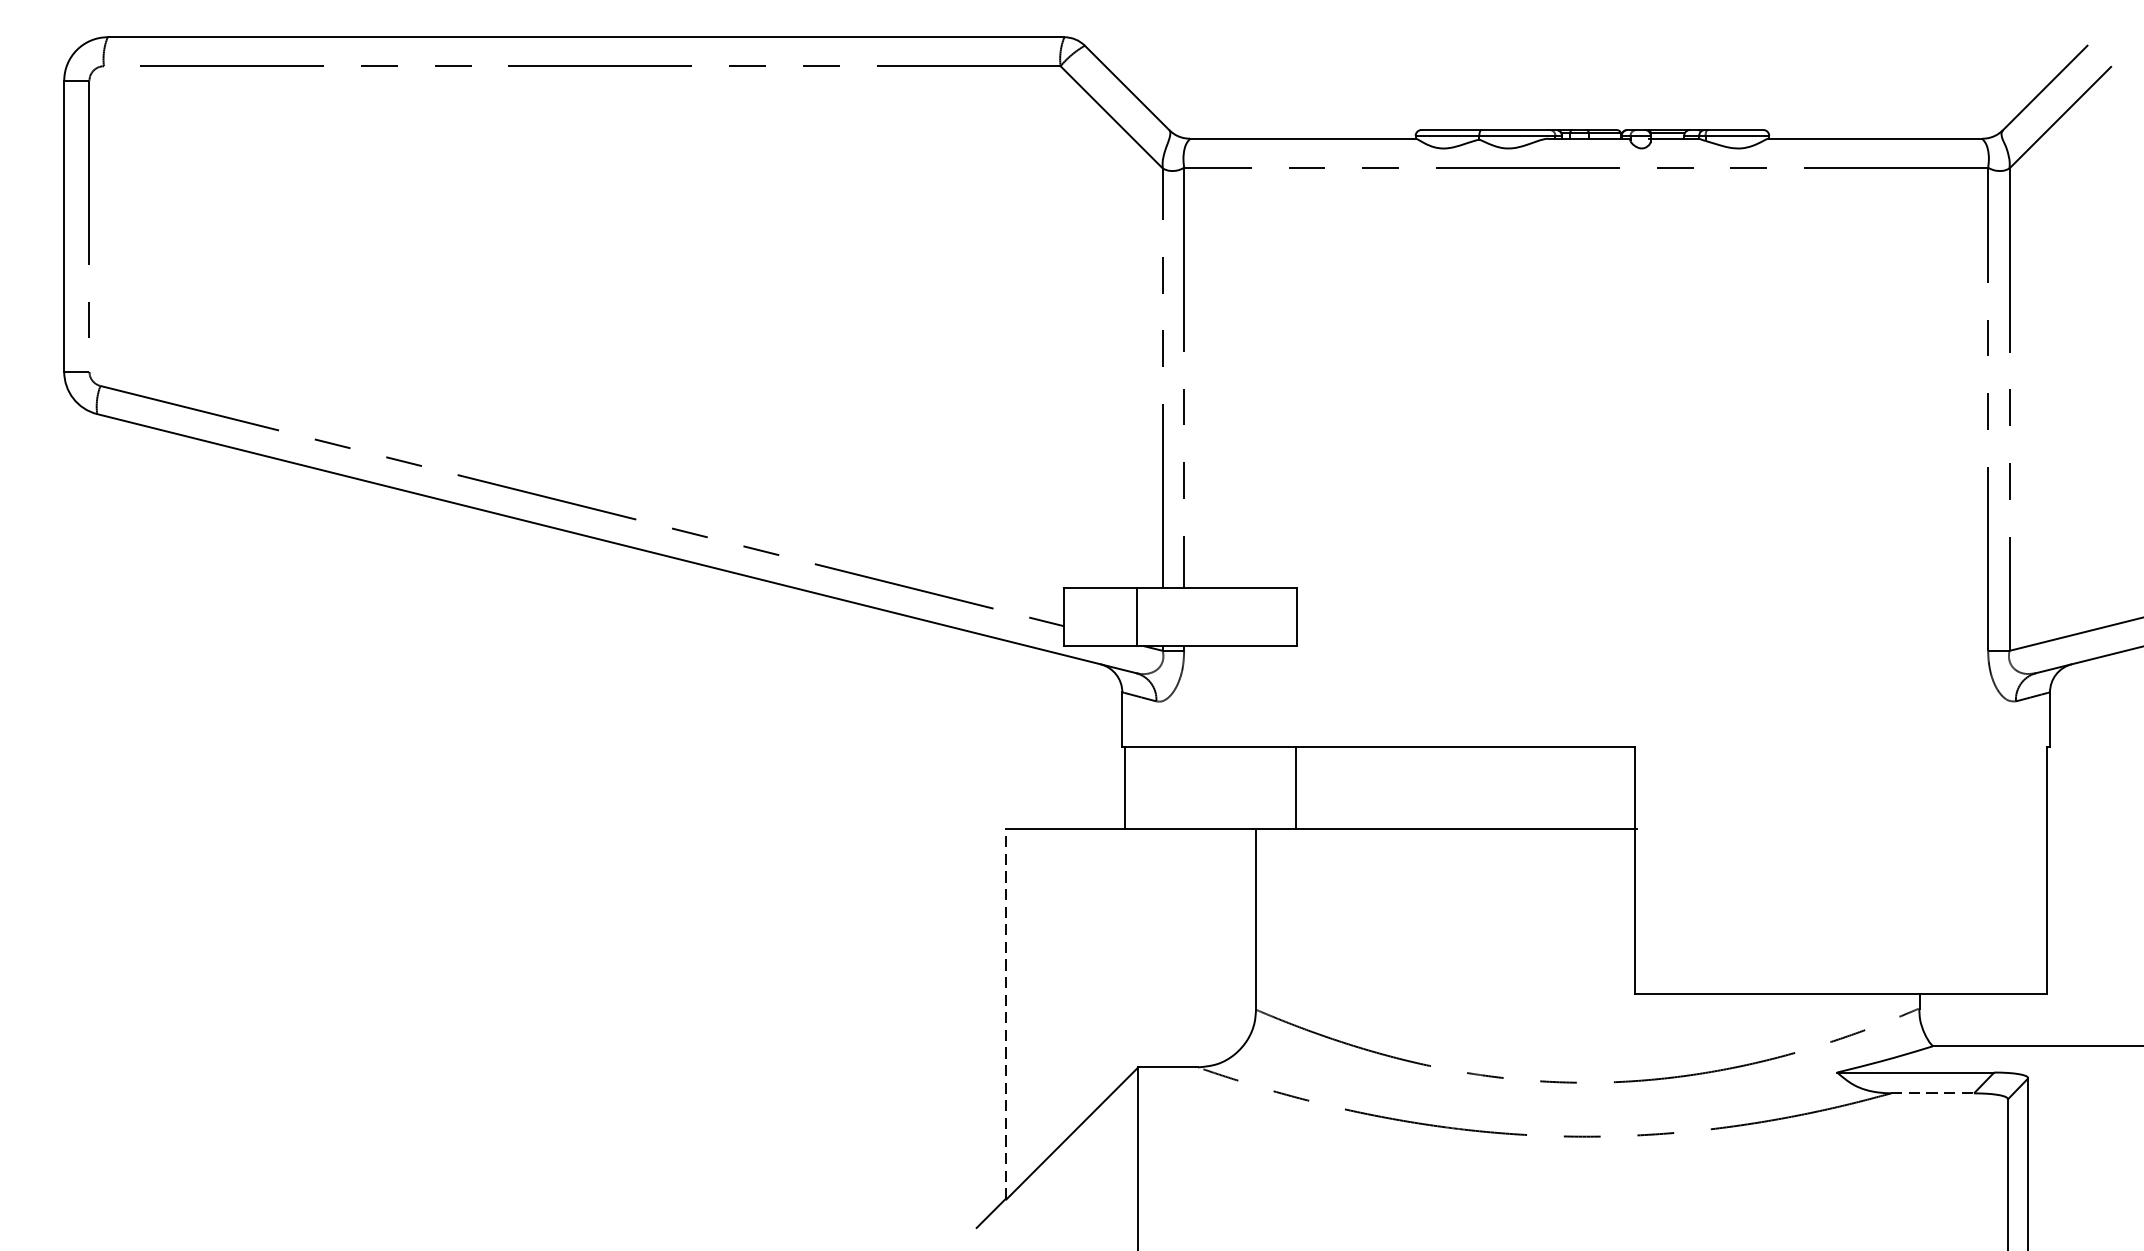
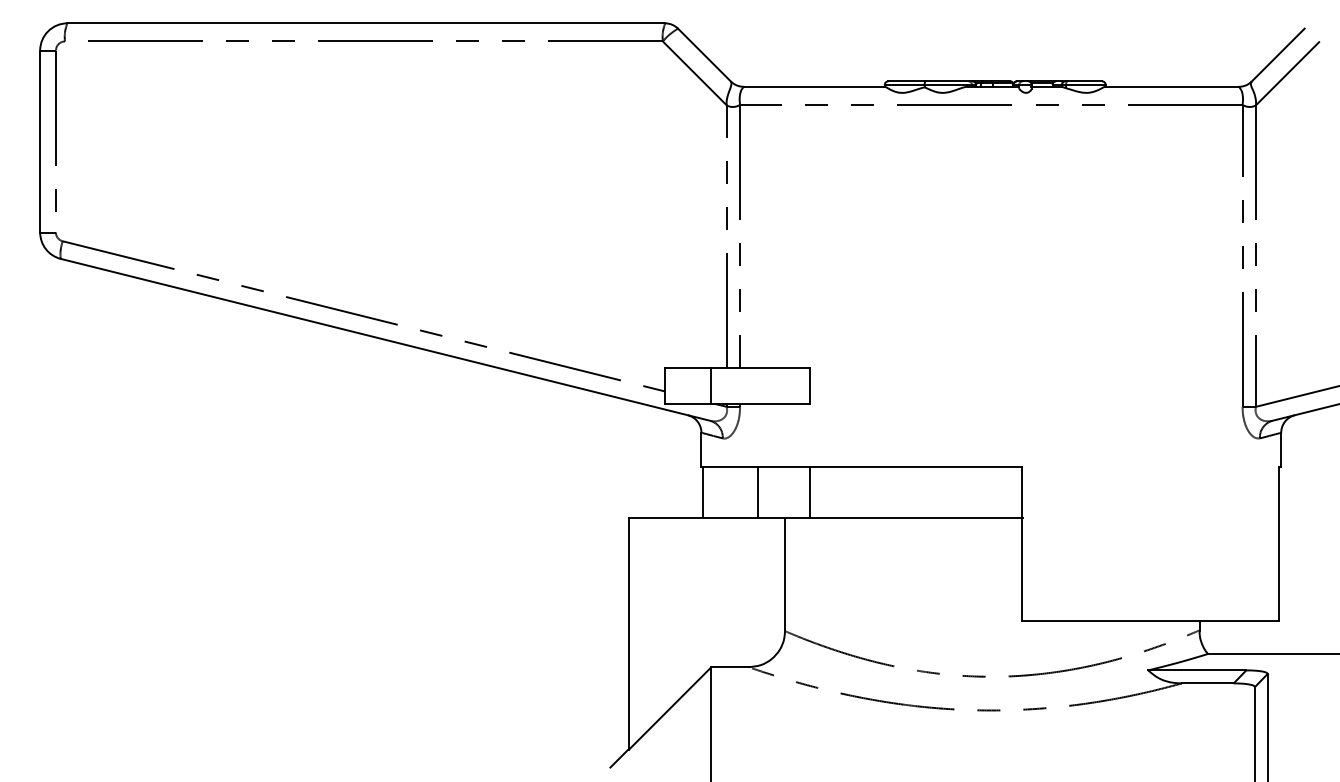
line: (1212, 787) -> (757, 492), added
line: (1005, 1013) -> (628, 633), dashed -> solid
line: (1932, 1093) -> (1207, 683), dashed -> solid

